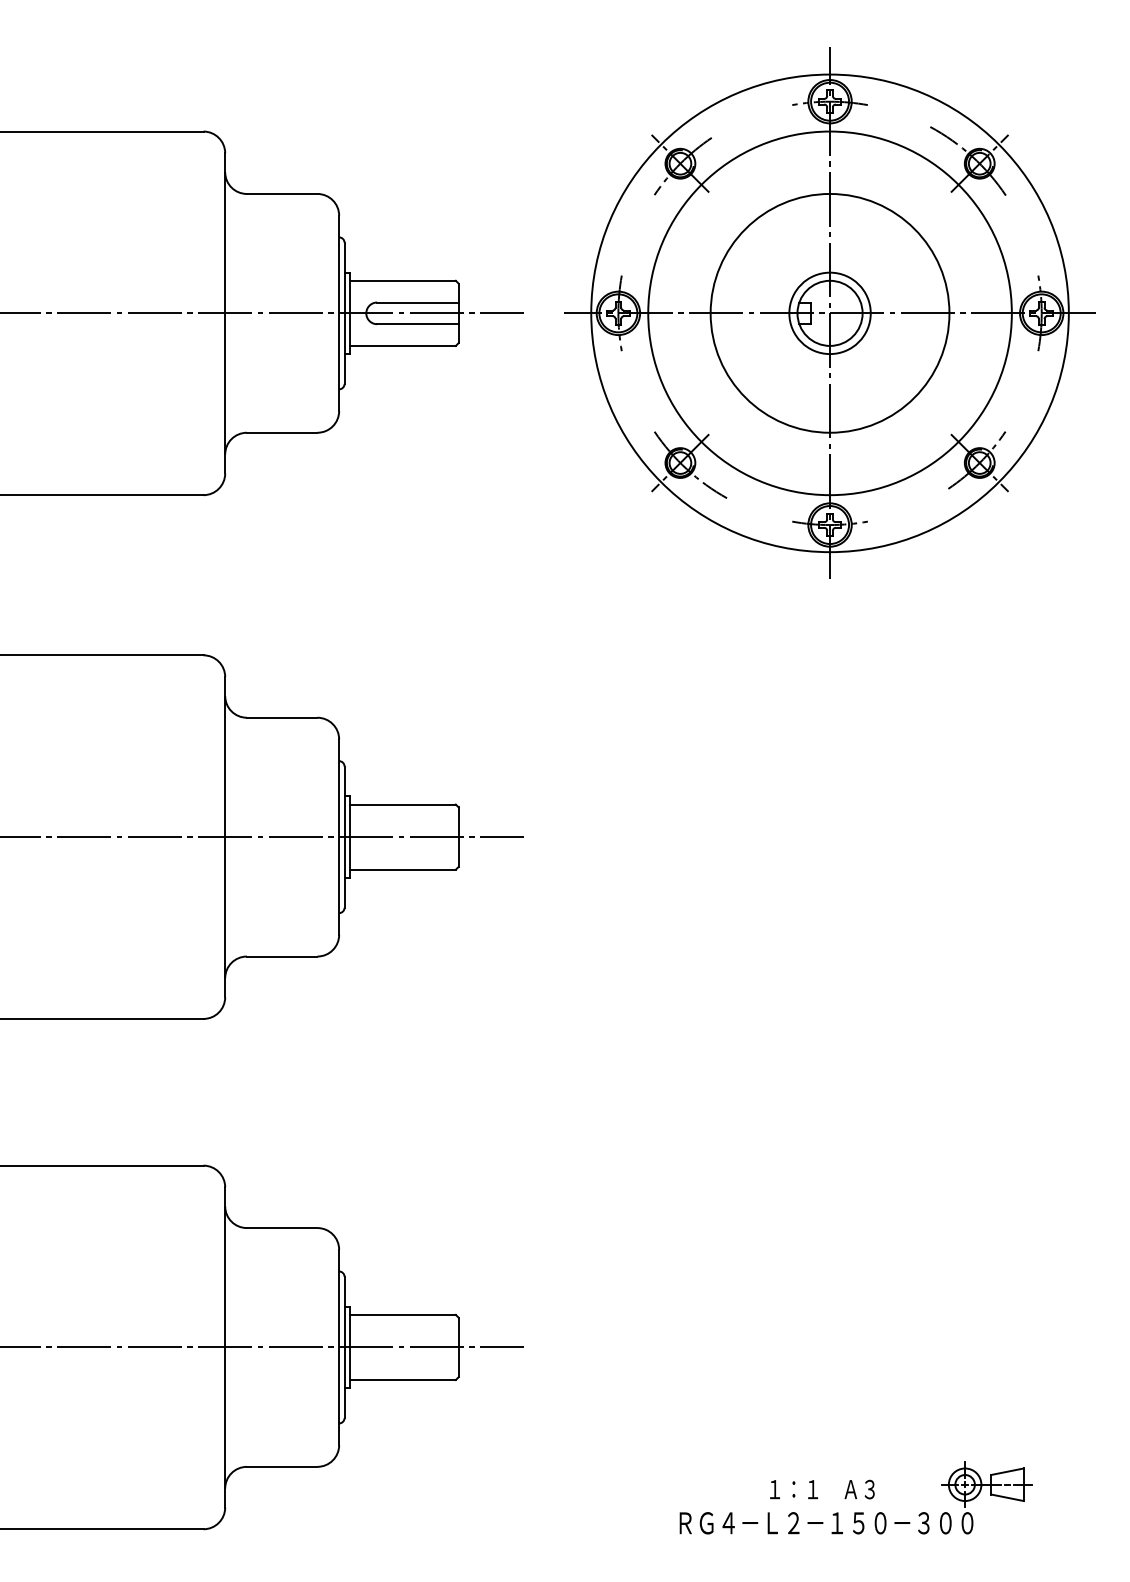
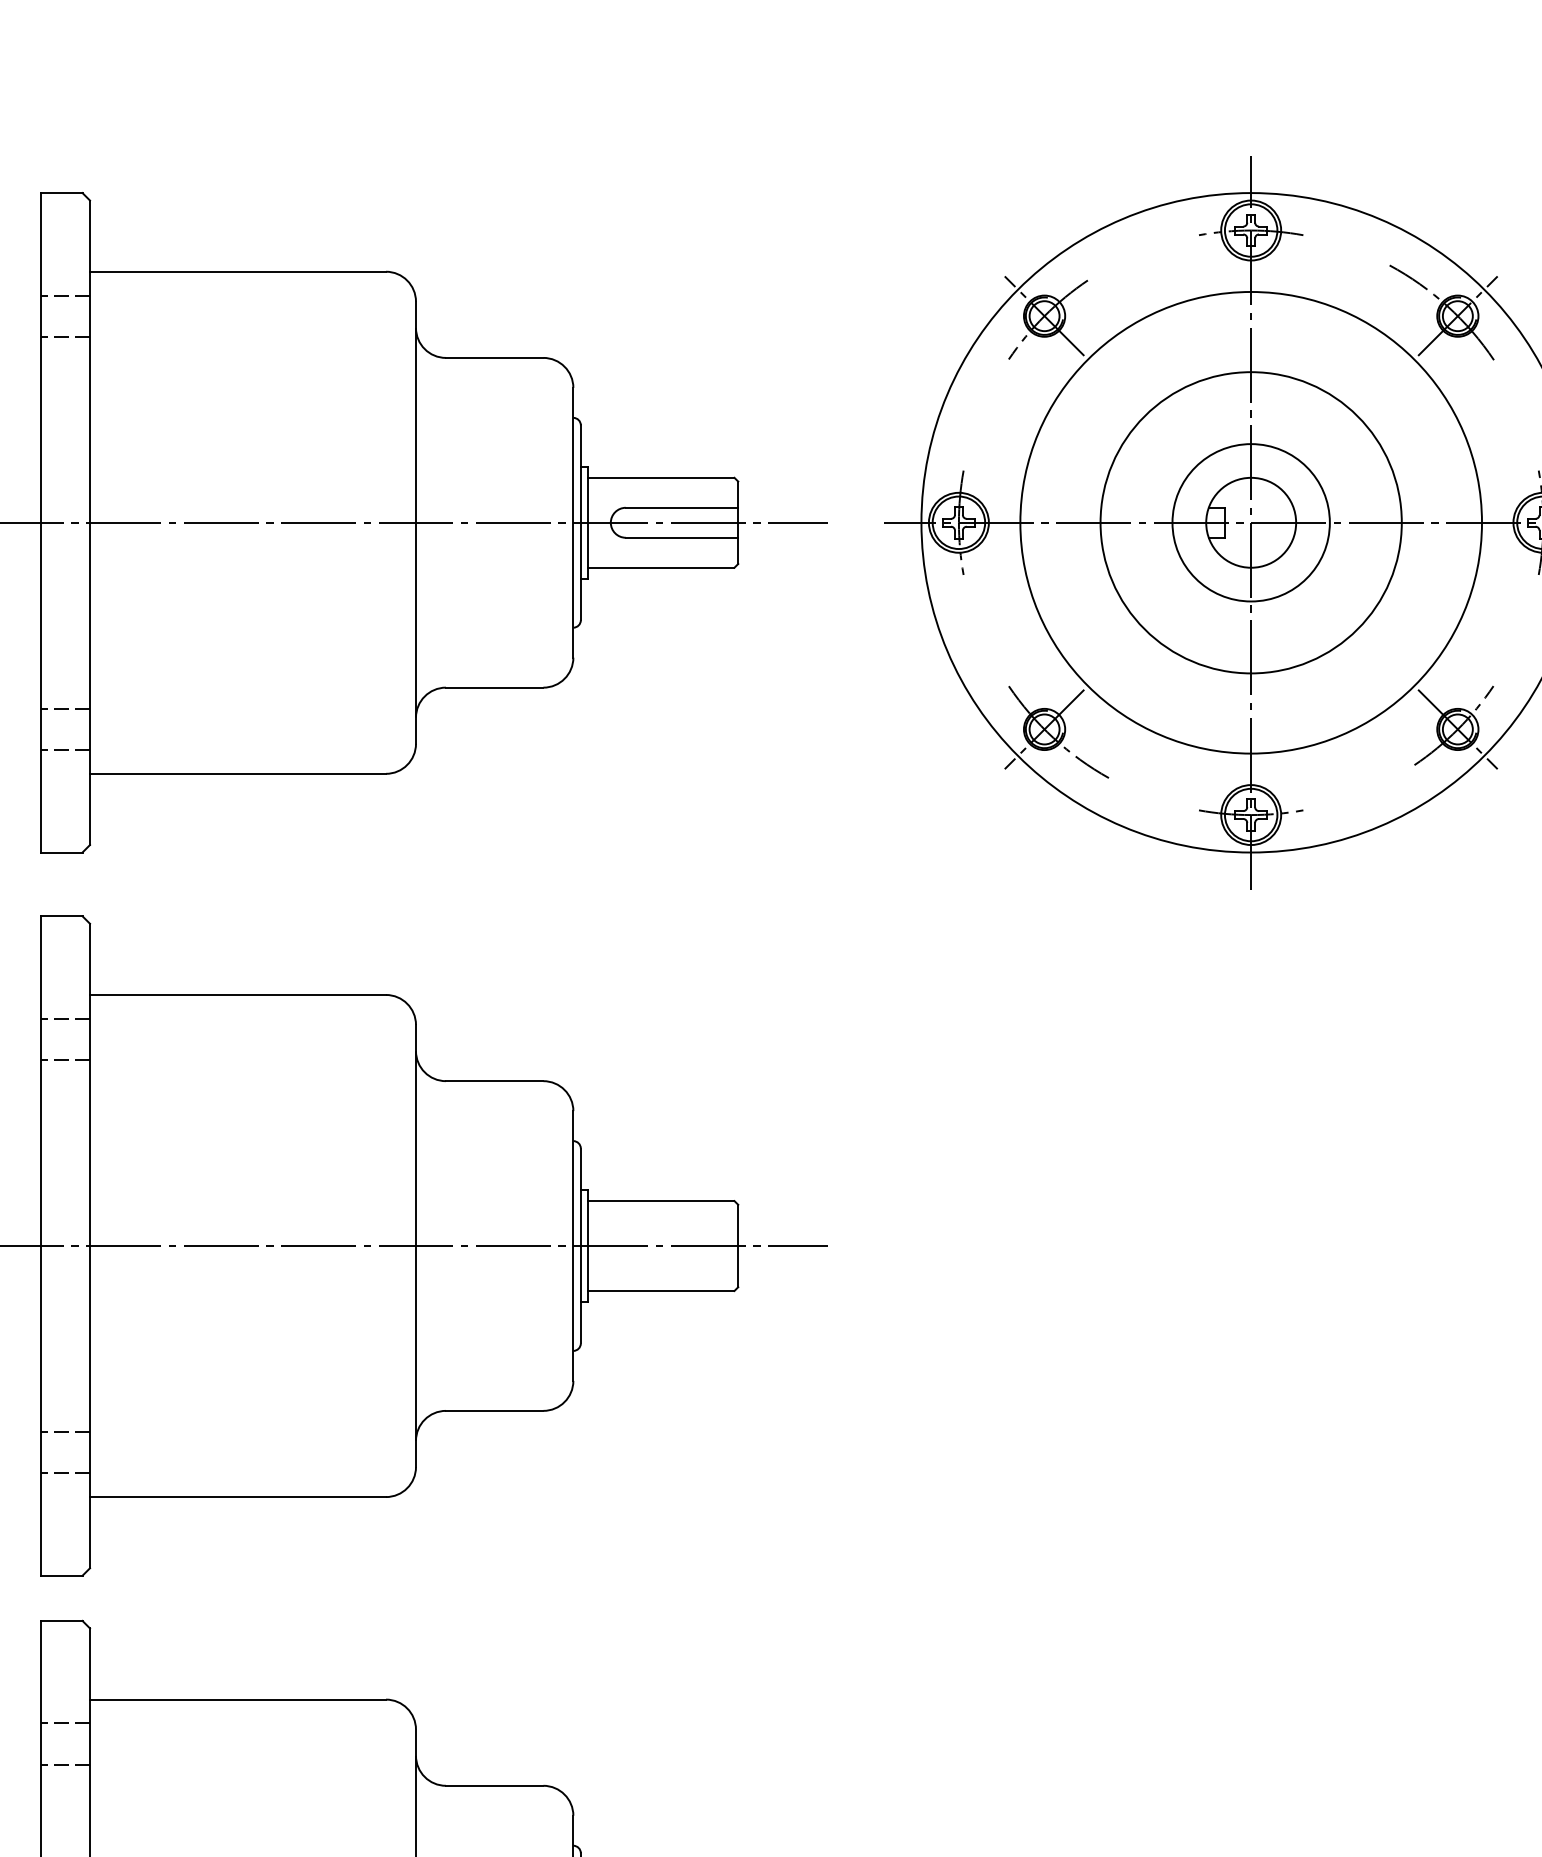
circle: (829, 312) -> (1250, 521), size x1.4
circle: (829, 313) -> (1250, 522), size x0.6
circle: (829, 313) -> (1250, 522), size x1.4

